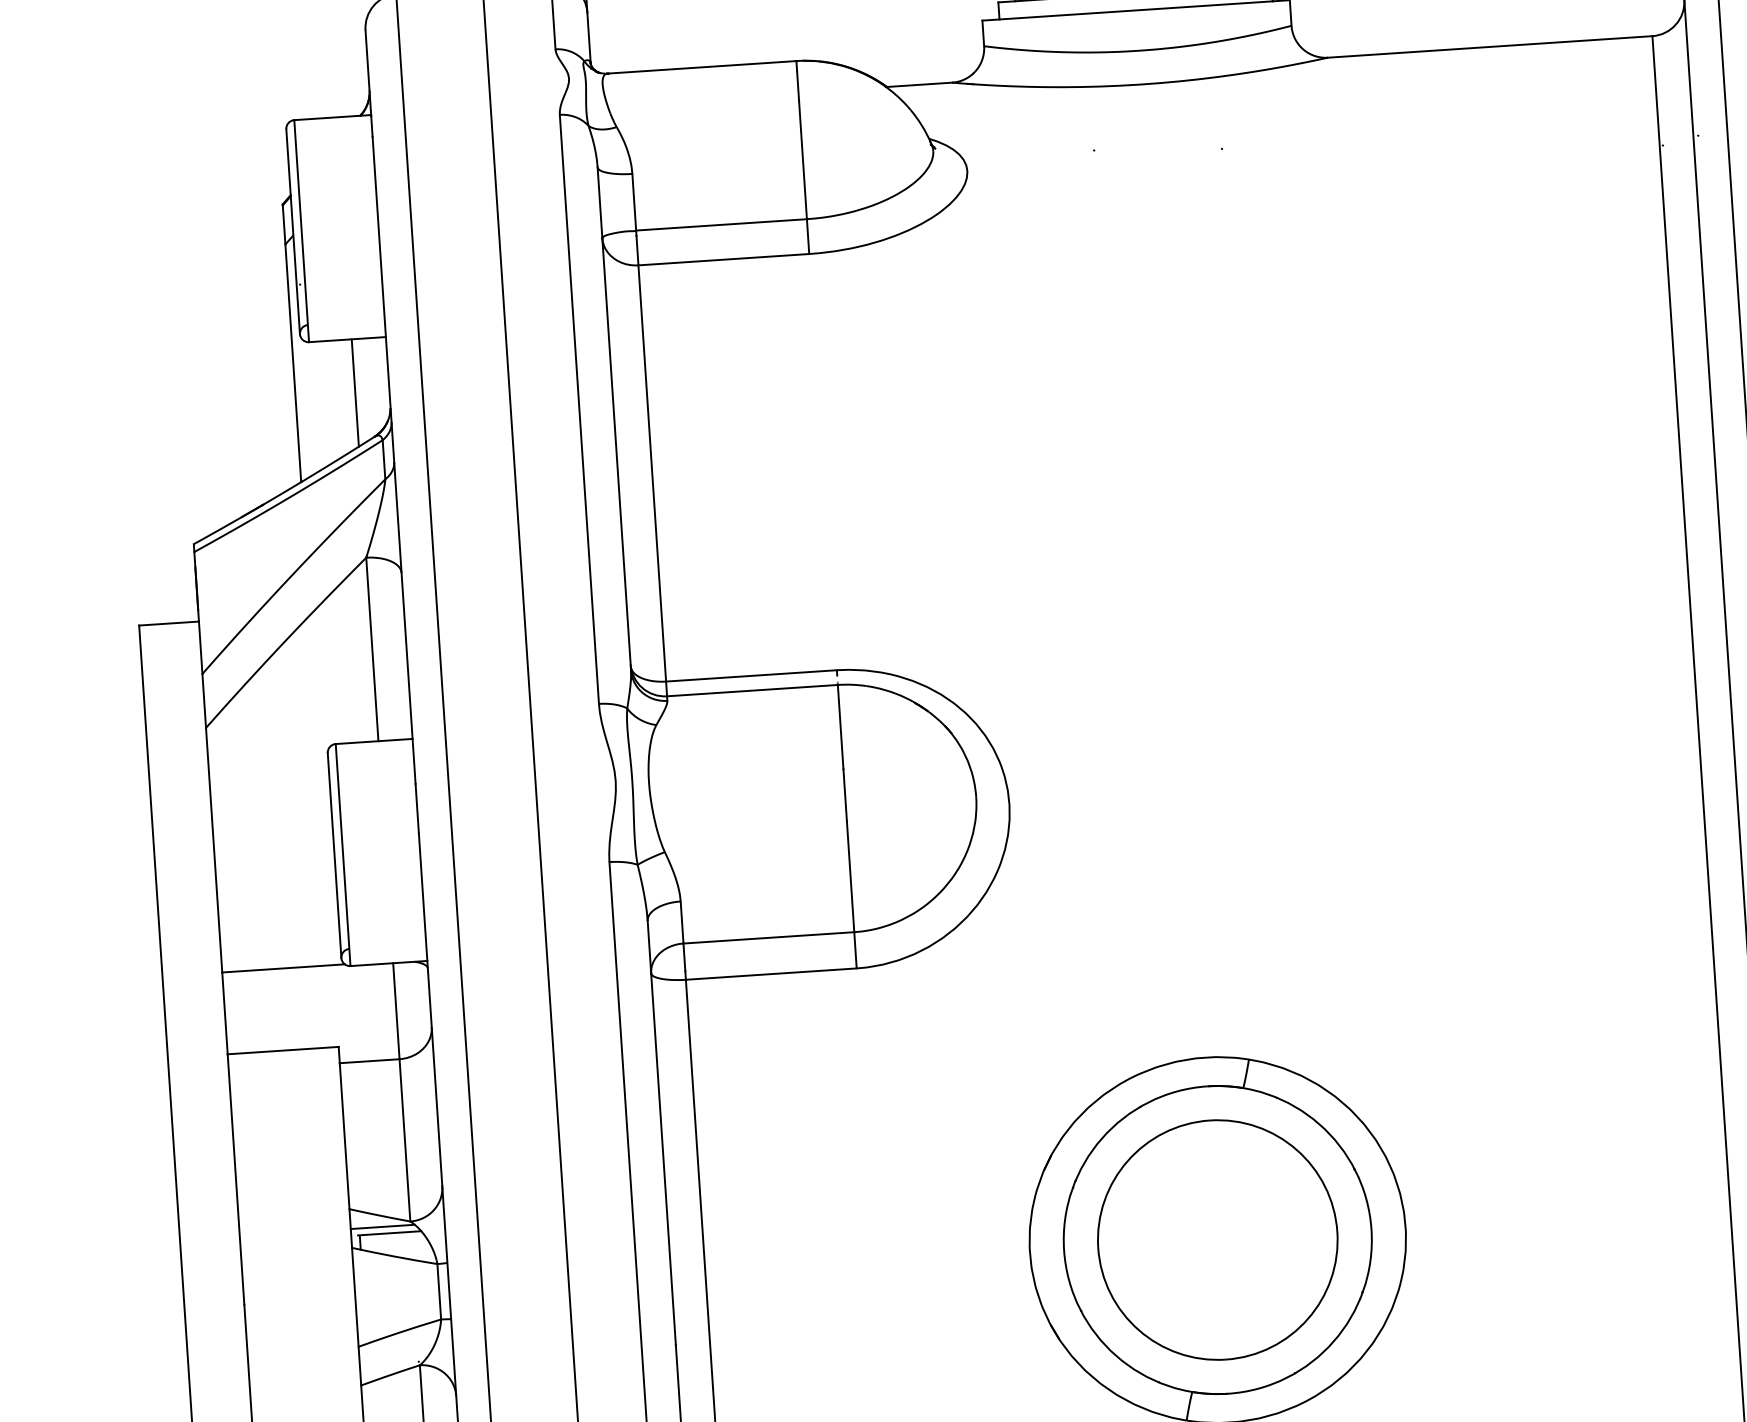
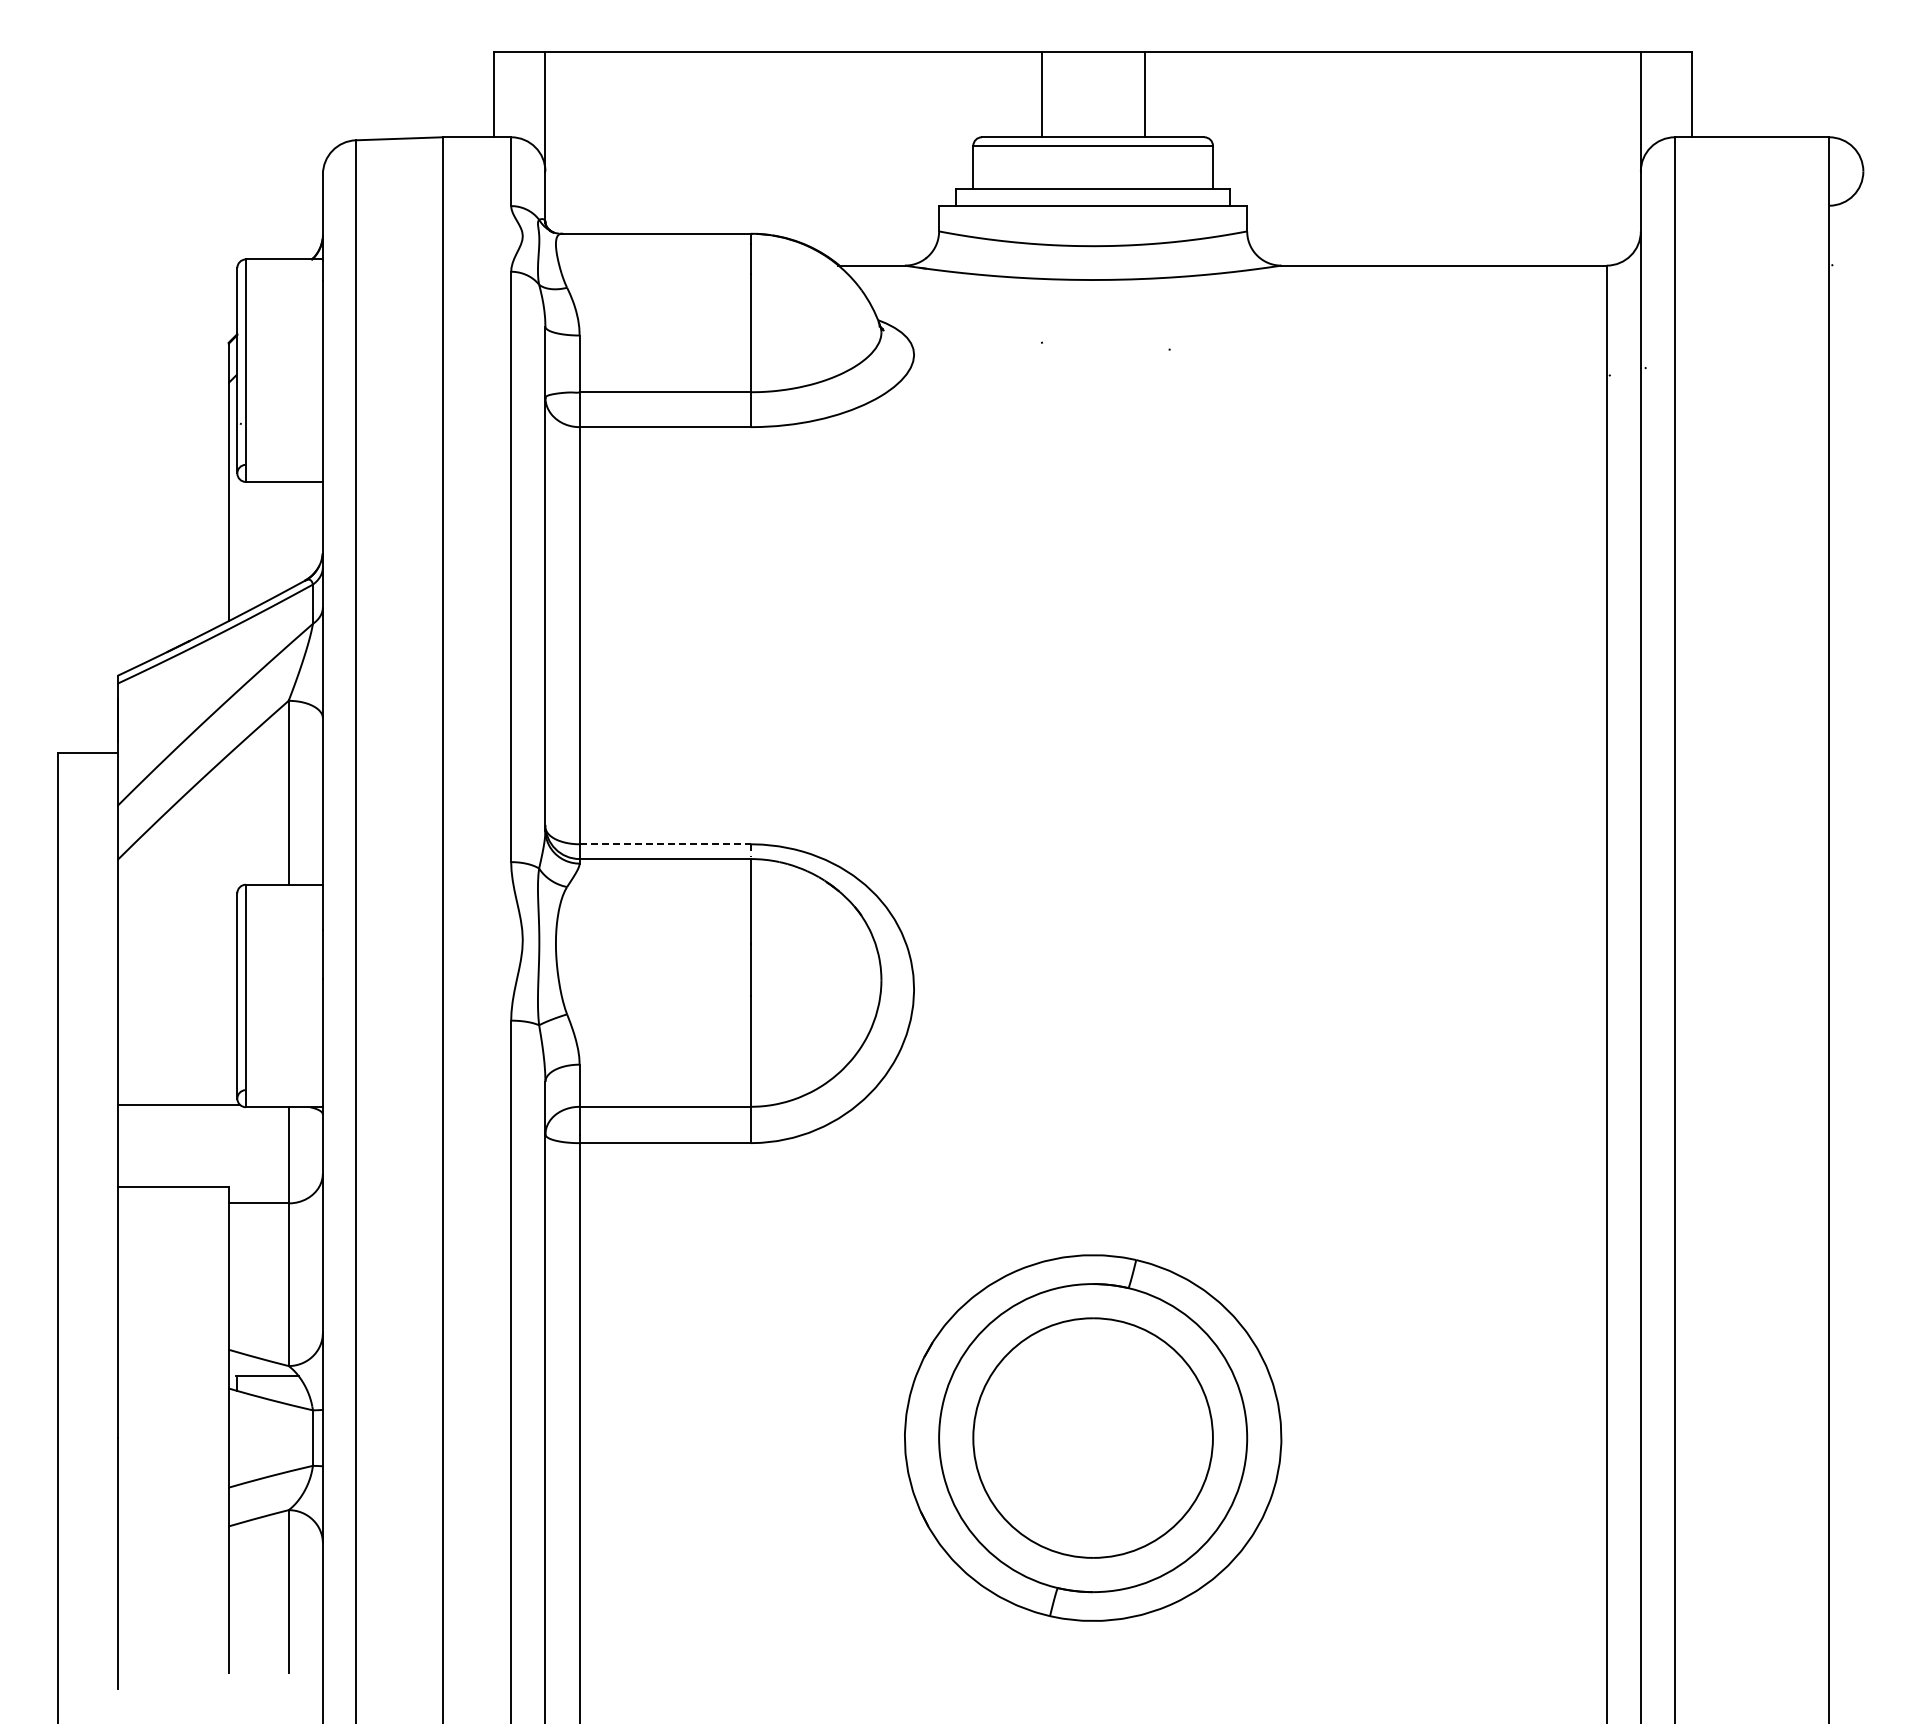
line: (355, 392) -> (288, 535), removed
line: (751, 676) -> (665, 844), solid -> dashed
line: (382, 1226) -> (260, 1369), removed

